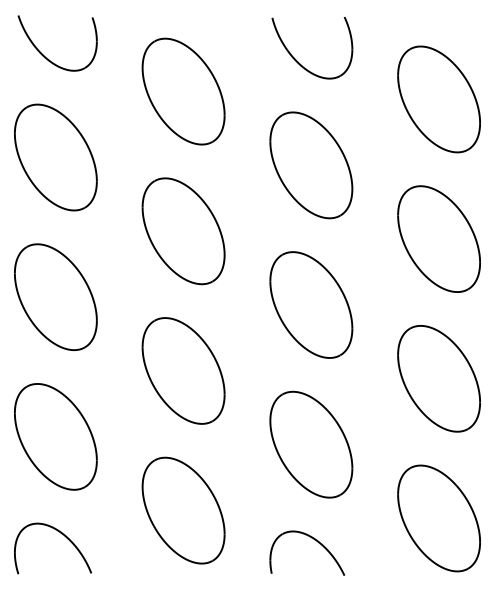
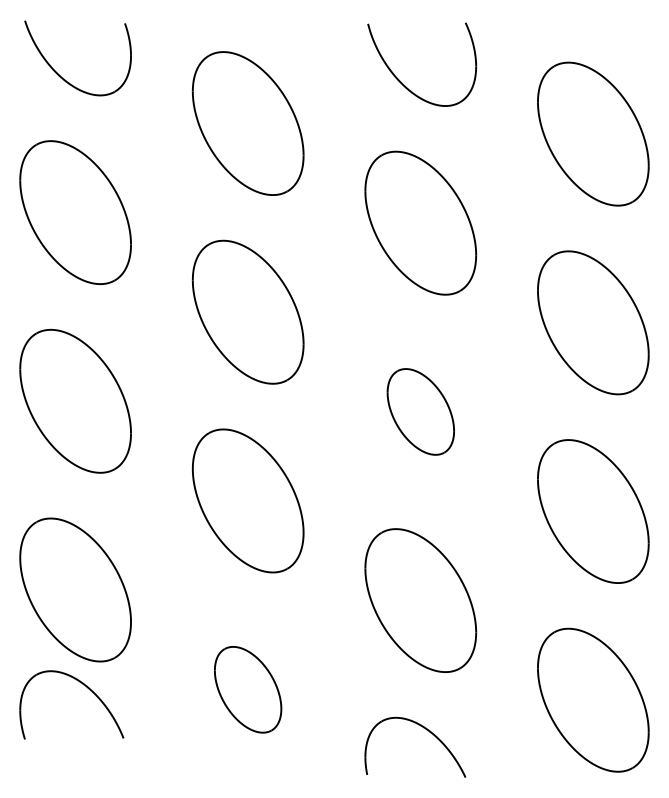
part: (311, 304) -> (420, 411), size x0.6
part: (183, 510) -> (247, 689), size x0.6
part: (61, 534) -> (83, 685), moved

